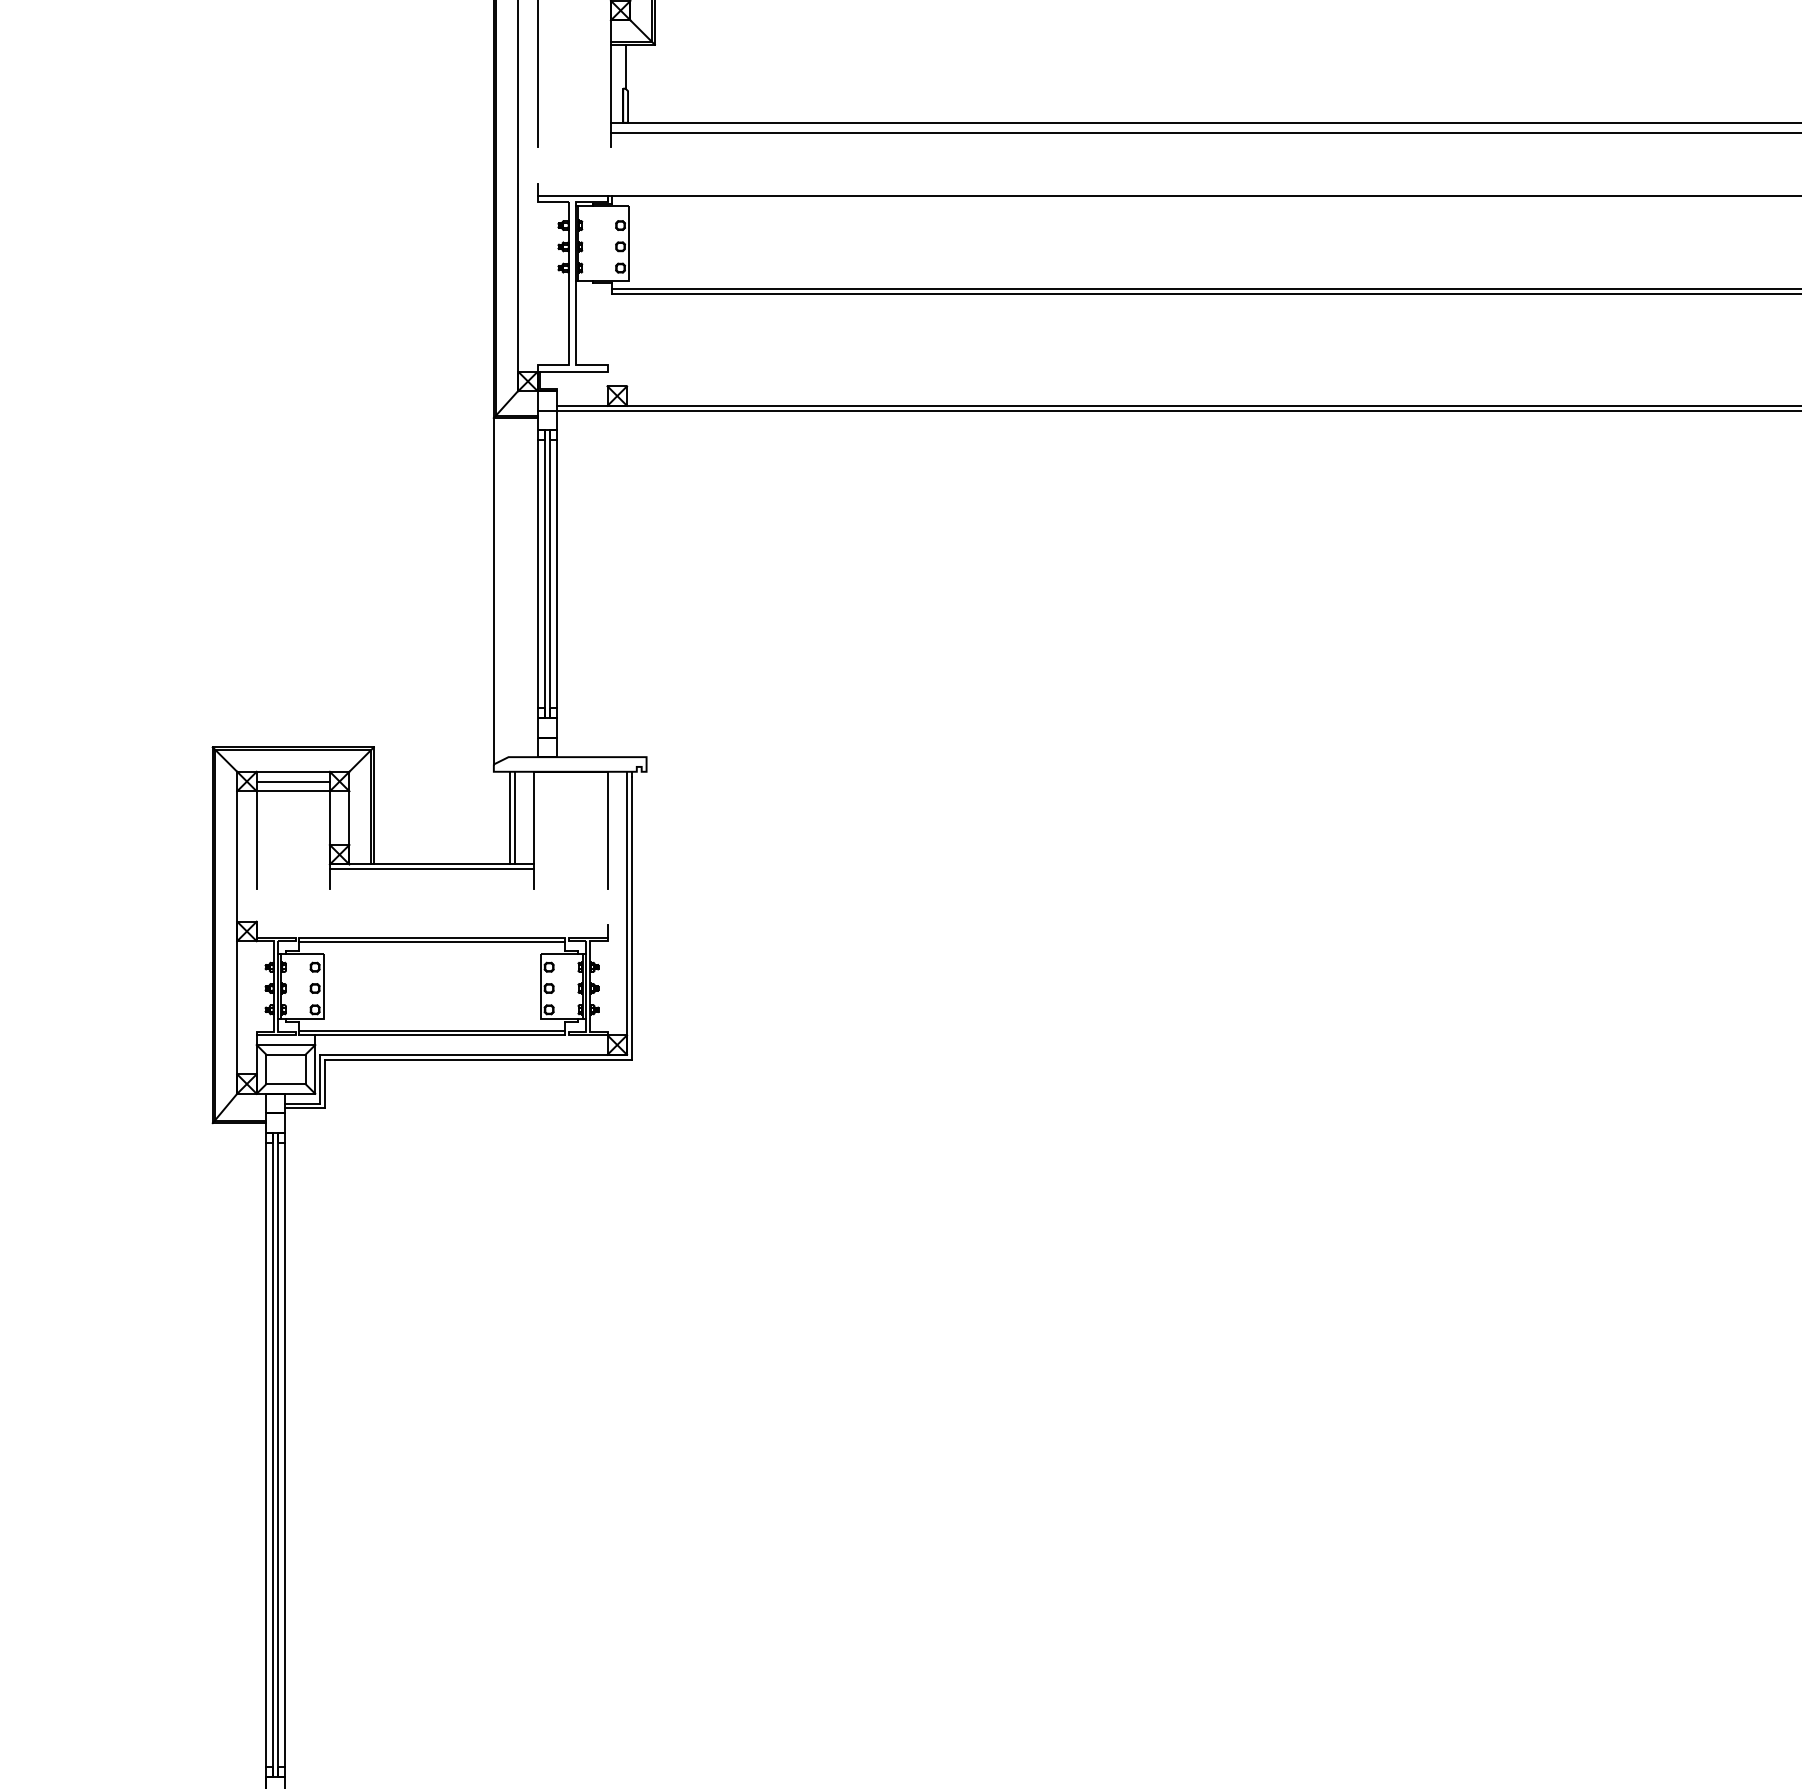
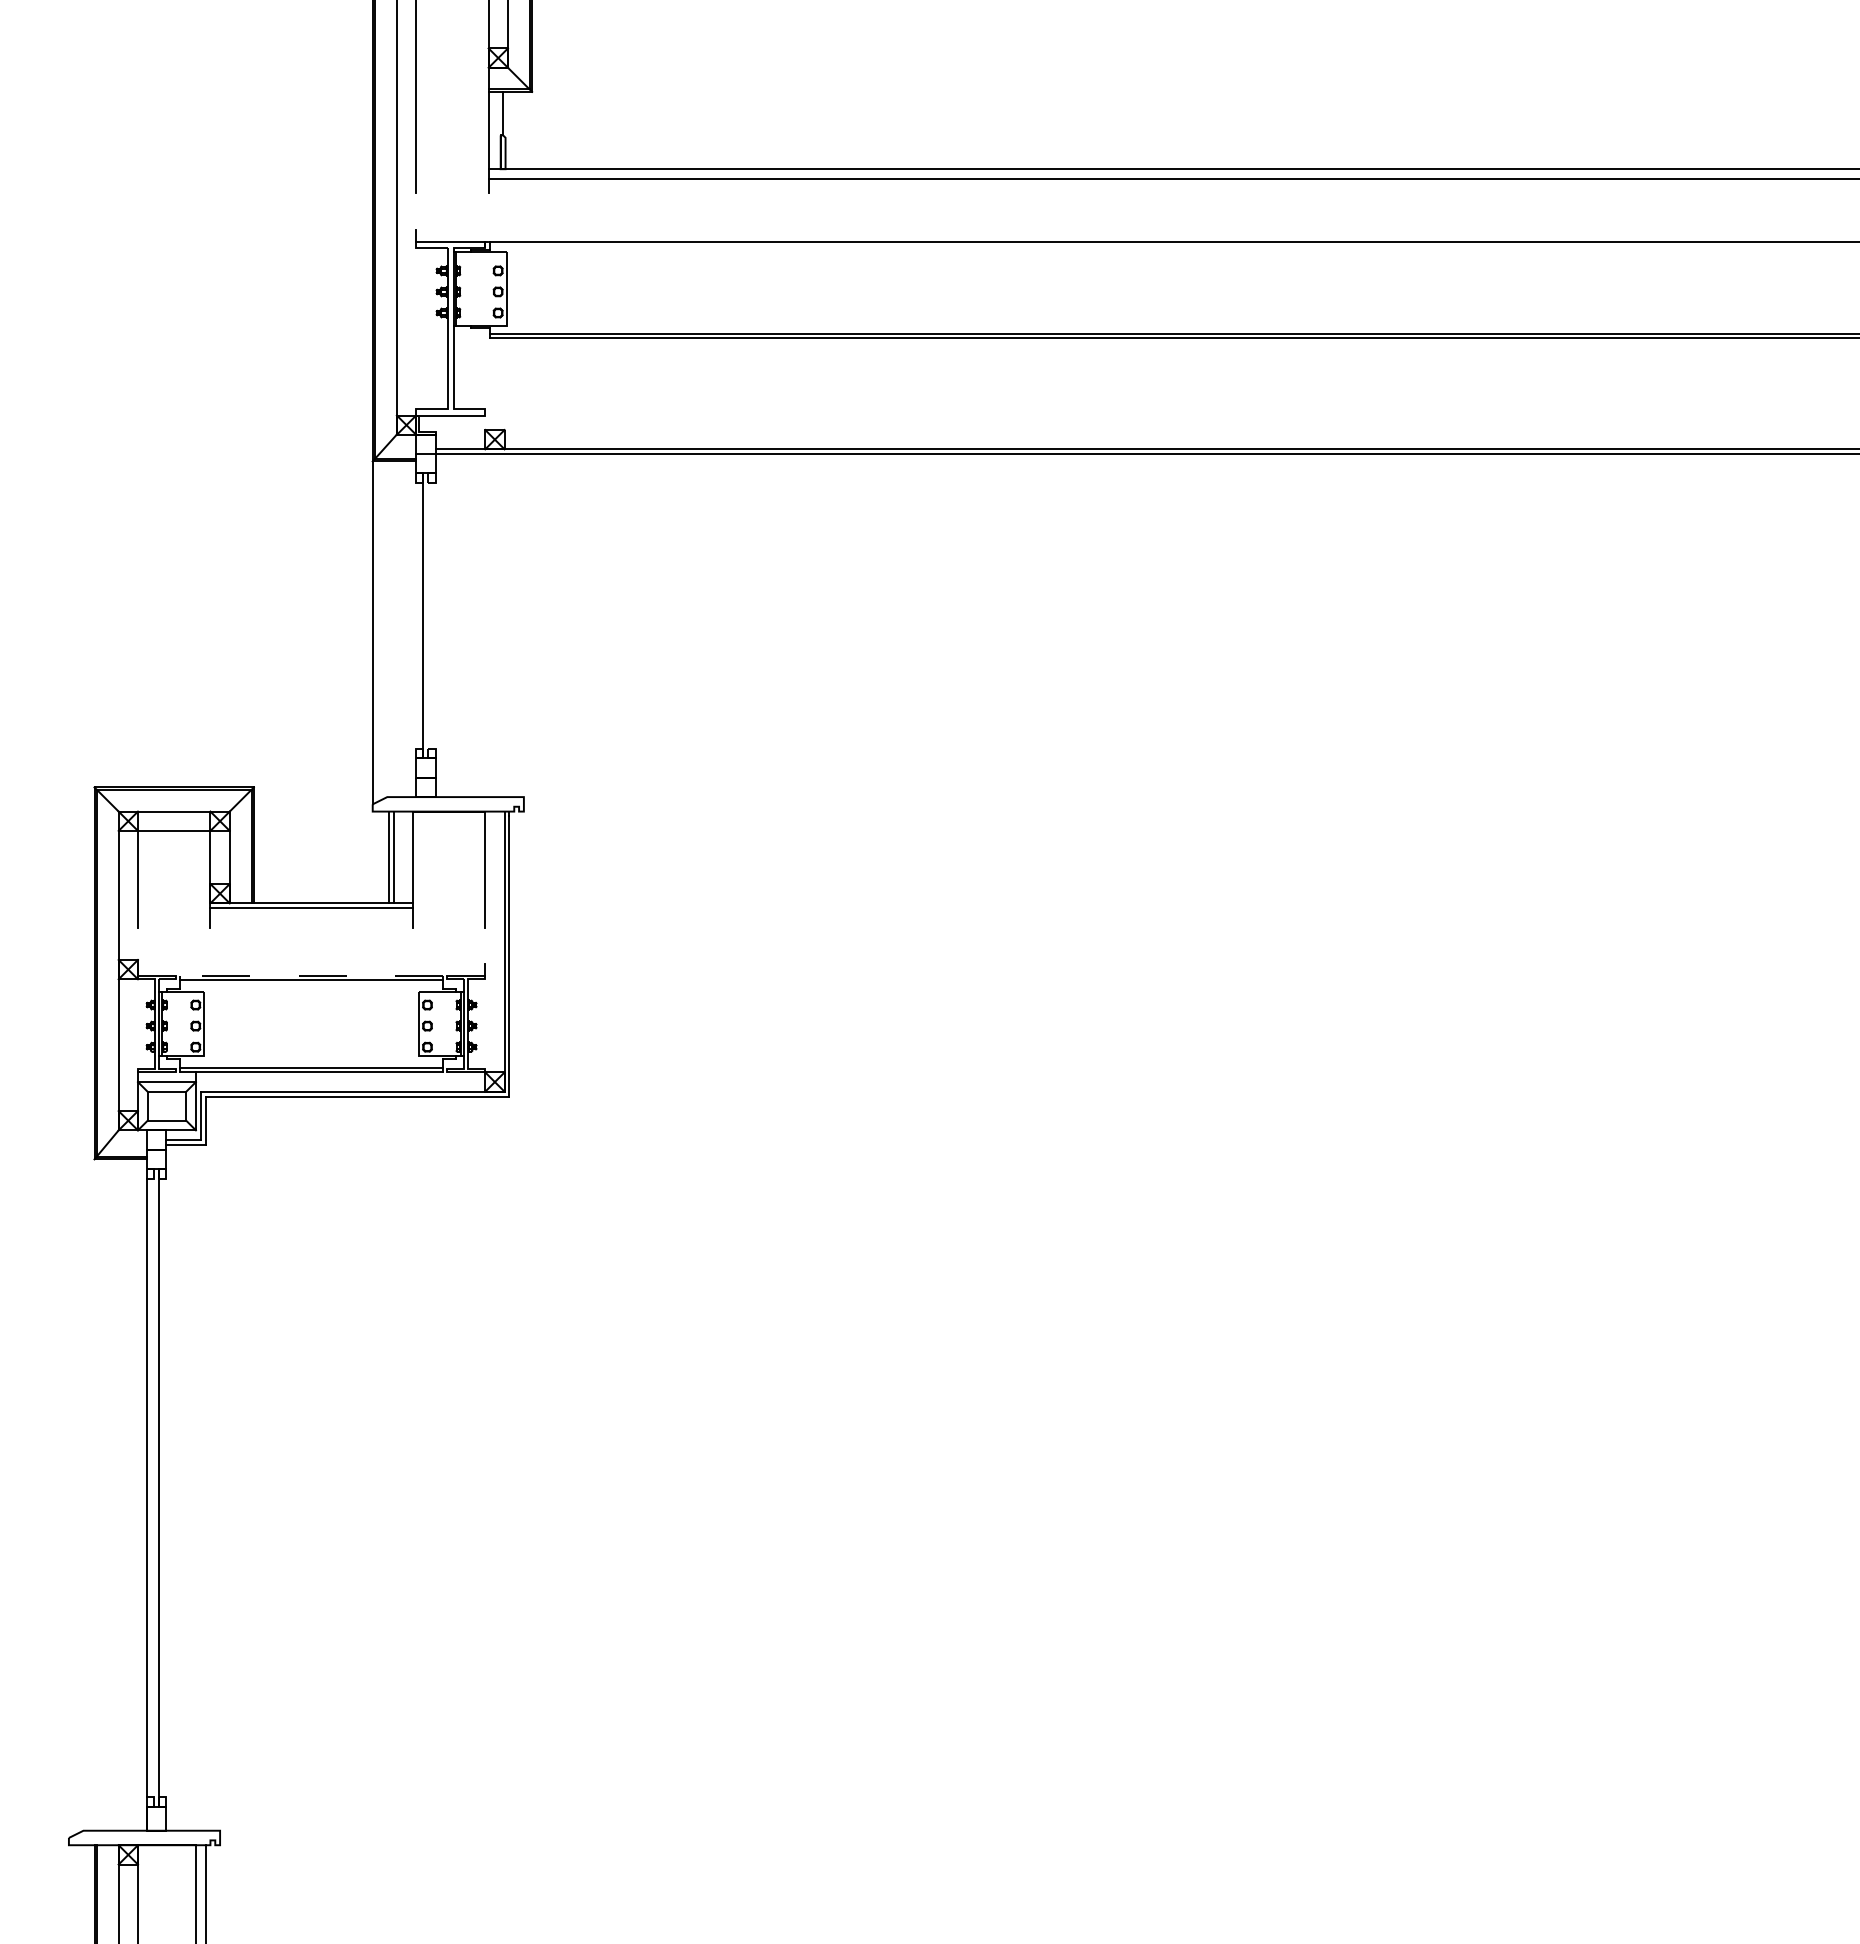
line: (538, 573) -> (416, 615), removed
line: (550, 573) -> (428, 615), removed
line: (557, 573) -> (435, 615), removed
line: (292, 781) -> (173, 821), removed
line: (432, 937) -> (311, 975), solid -> dashed
line: (272, 1454) -> (153, 1487), removed
line: (285, 1454) -> (166, 1487), removed

